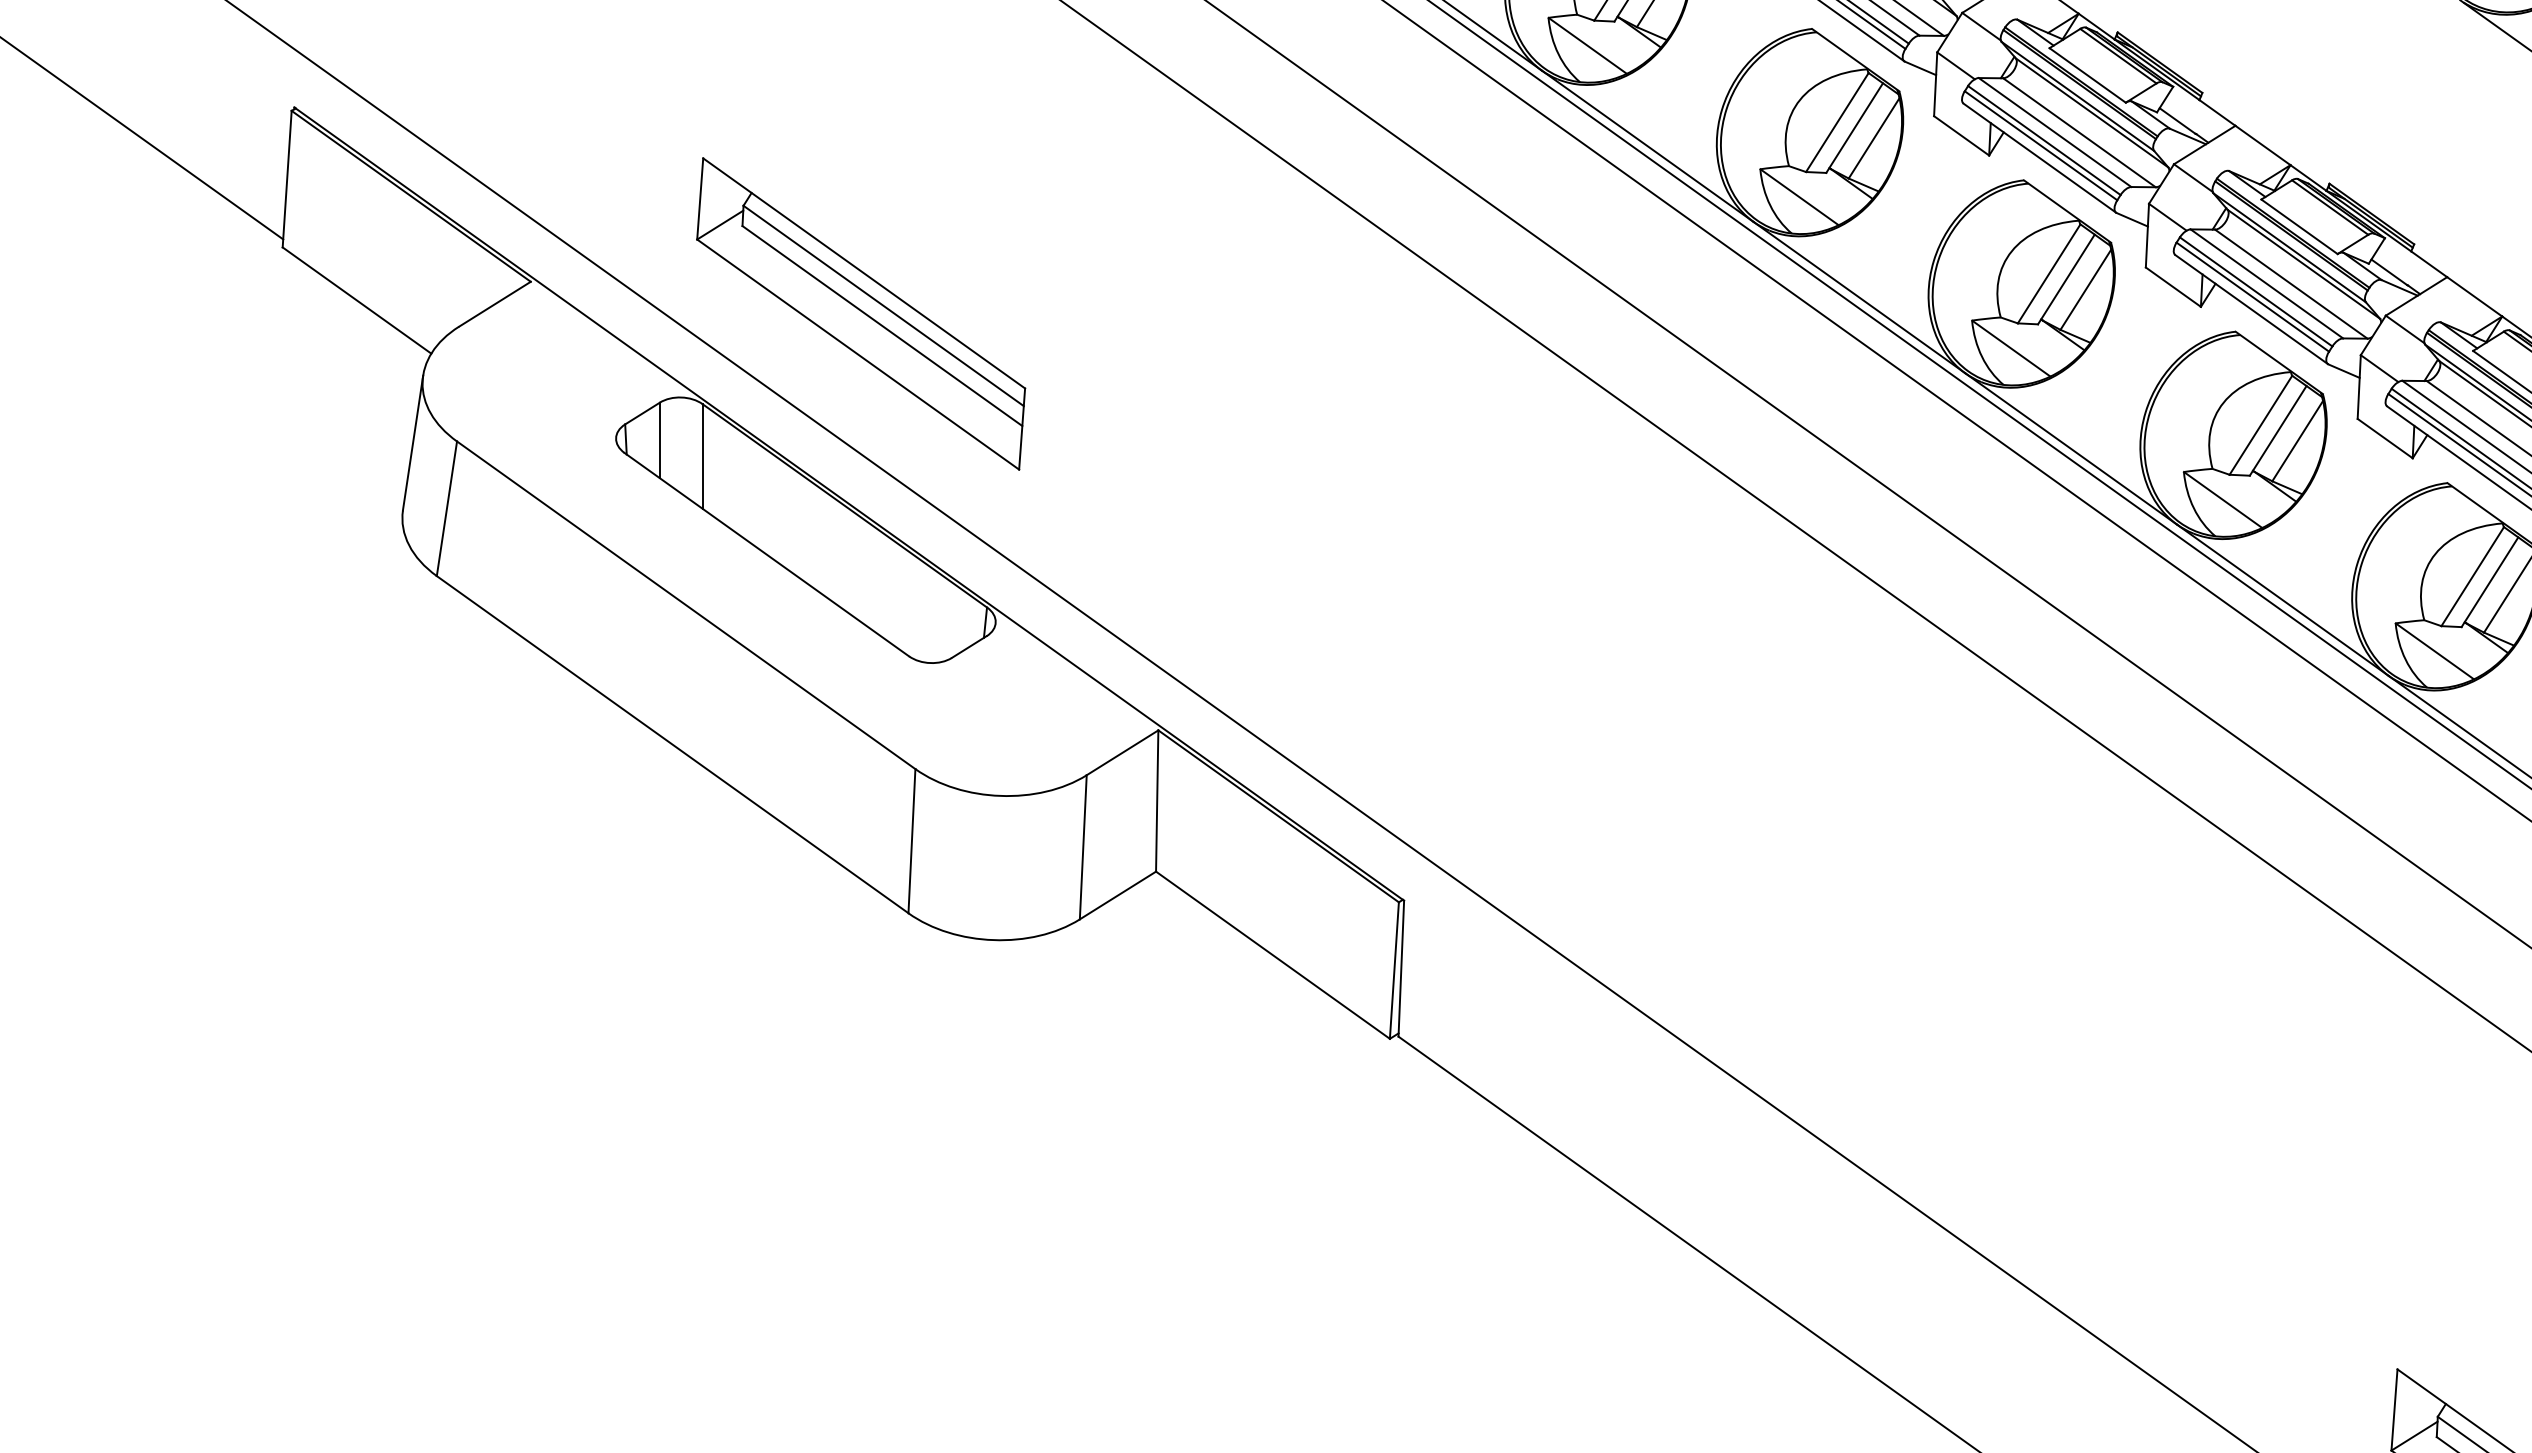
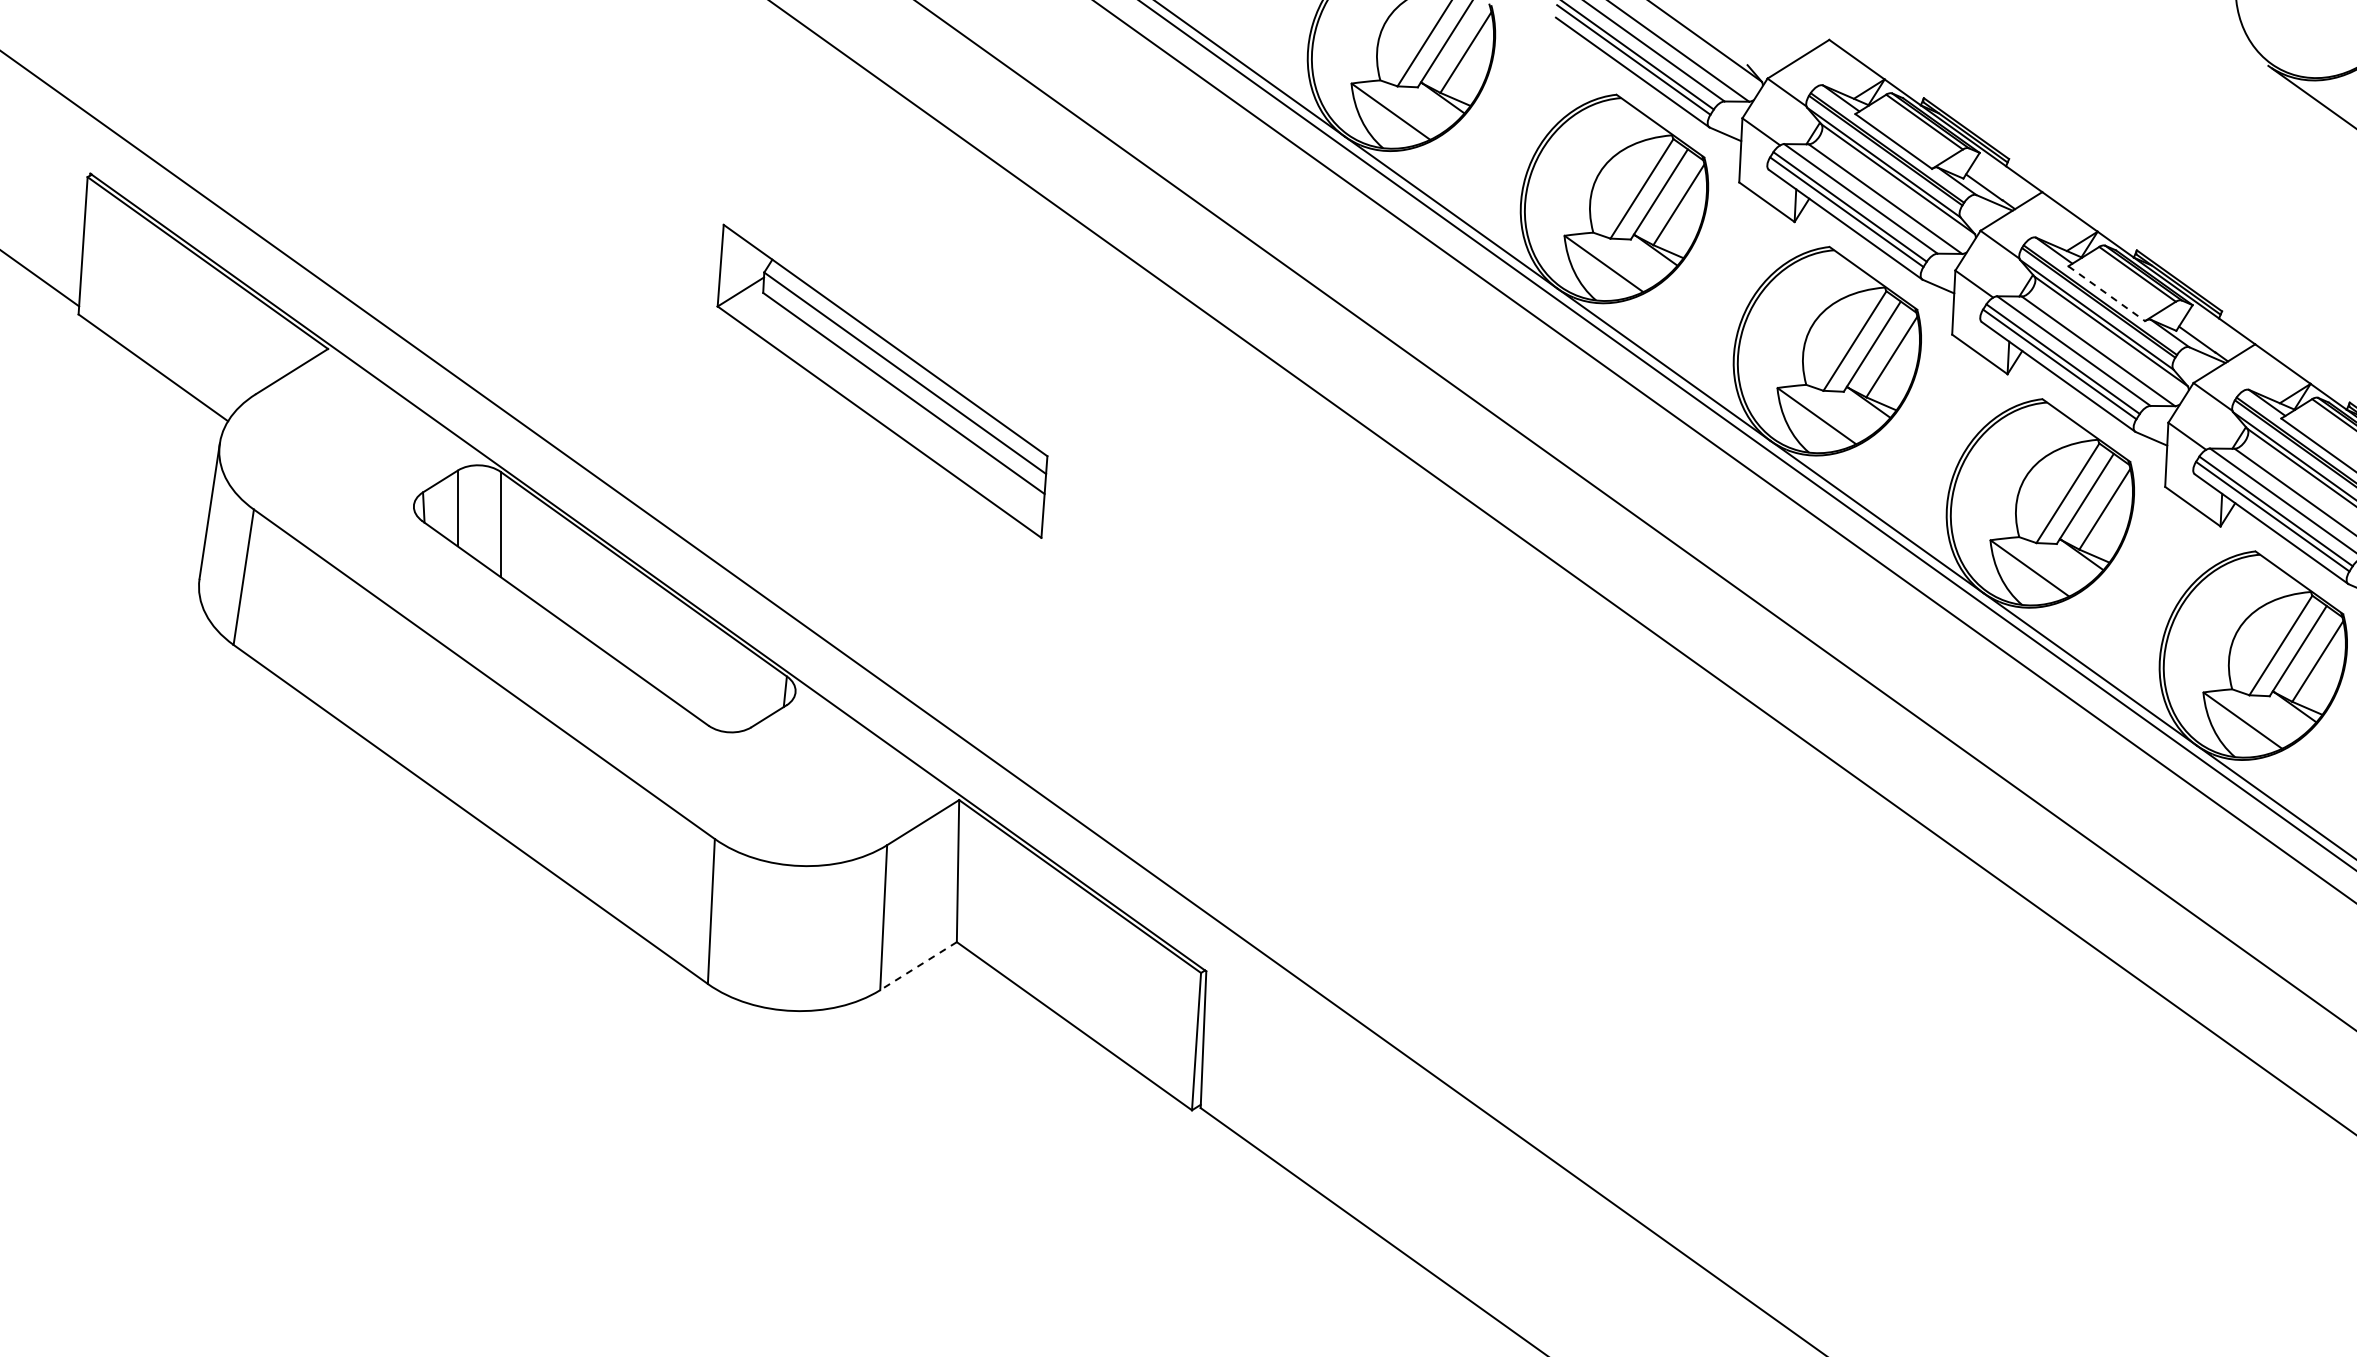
line: (2299, 226) -> (2106, 293), solid -> dashed
part: (861, 313) -> (882, 380), moved
line: (1117, 895) -> (918, 966), solid -> dashed

